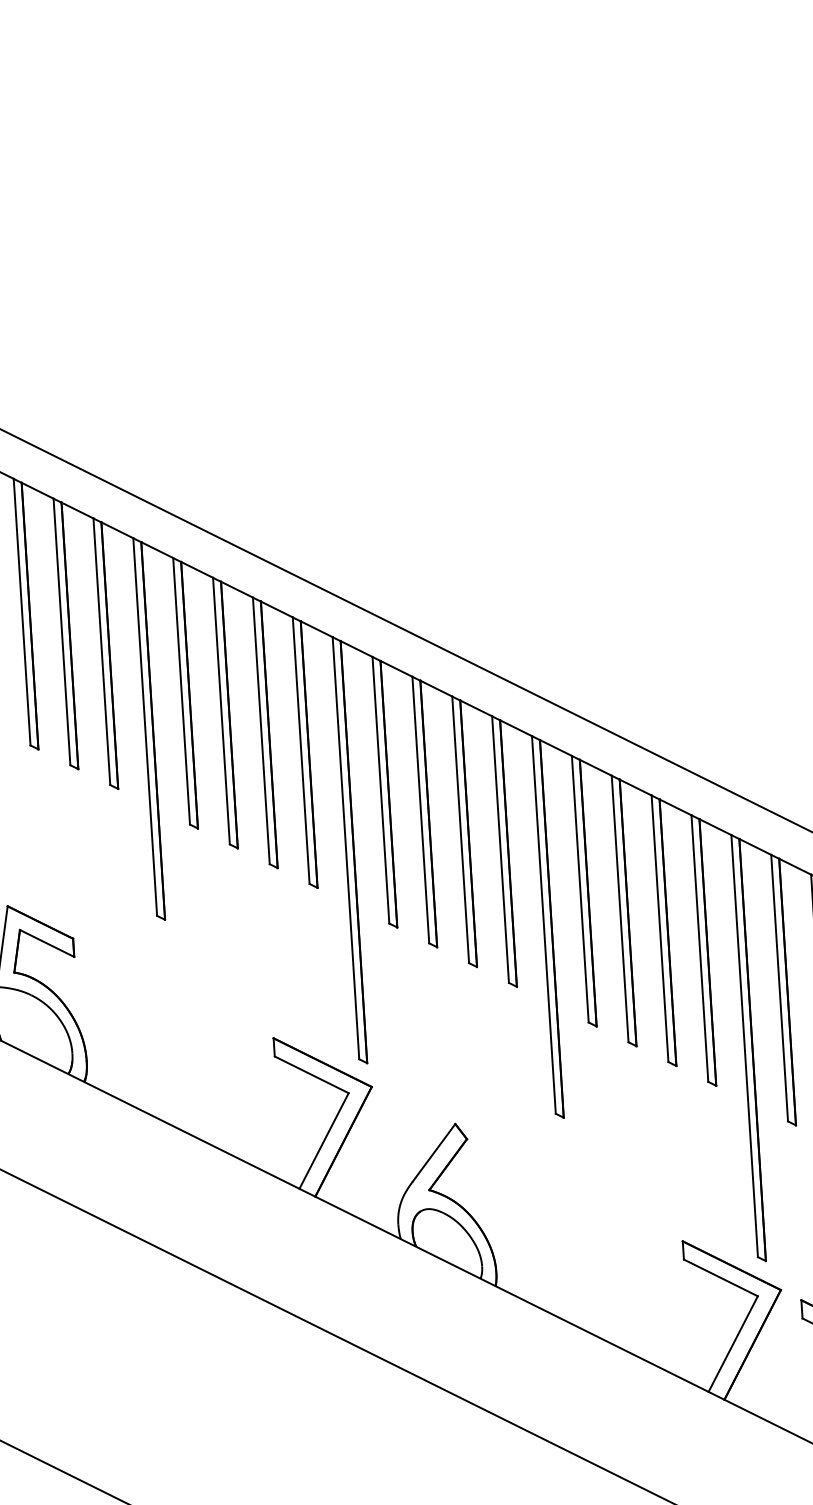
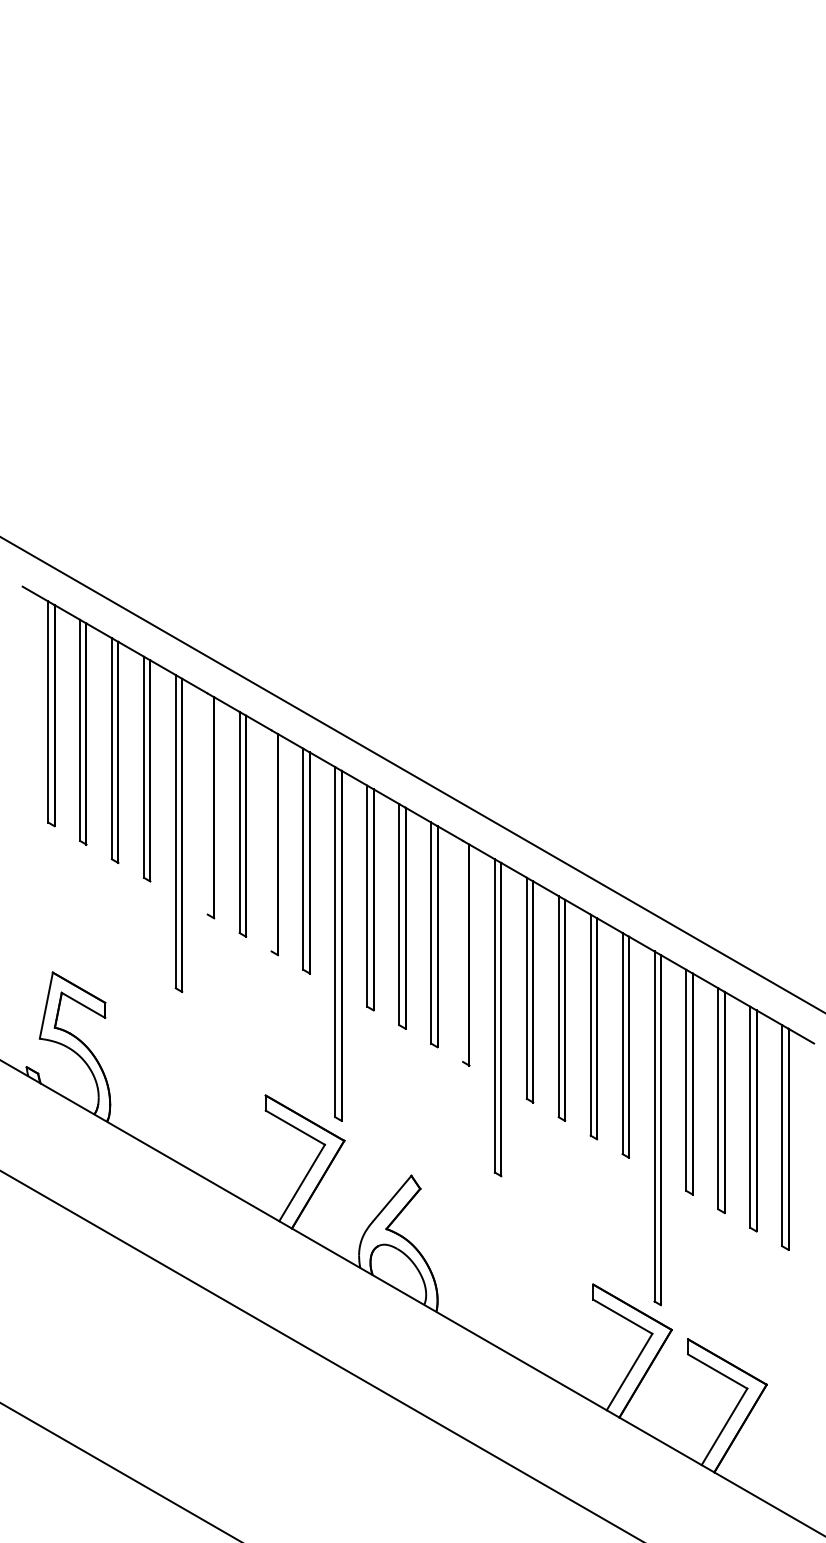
line: (181, 690) -> (207, 803), removed
line: (261, 730) -> (271, 840), removed
line: (501, 849) -> (463, 951), removed

